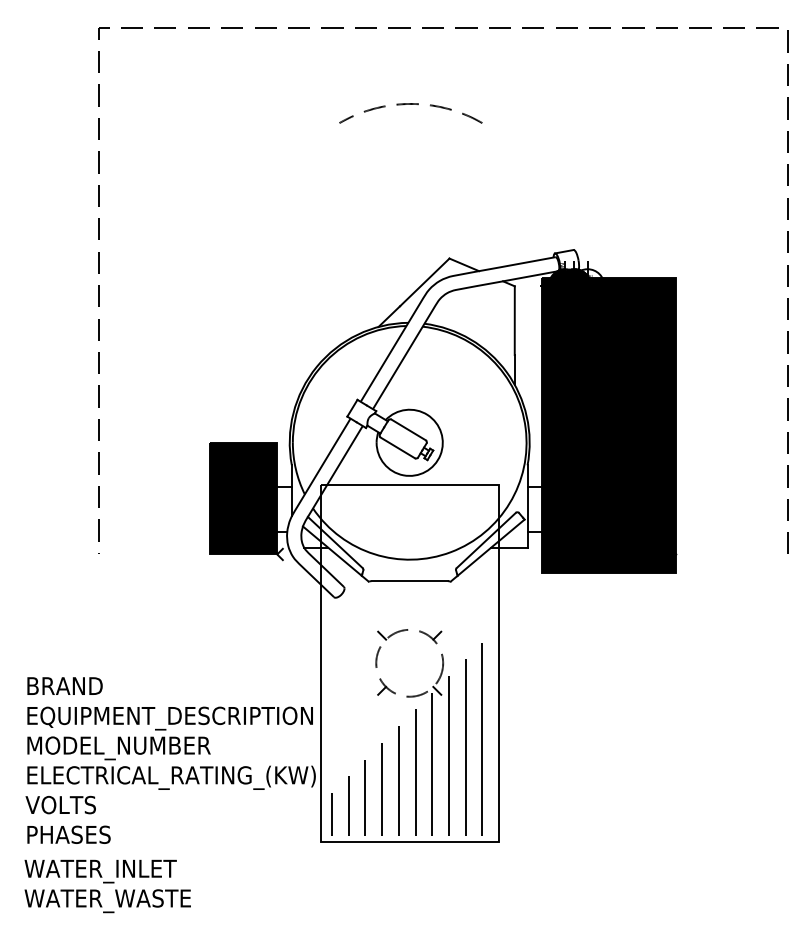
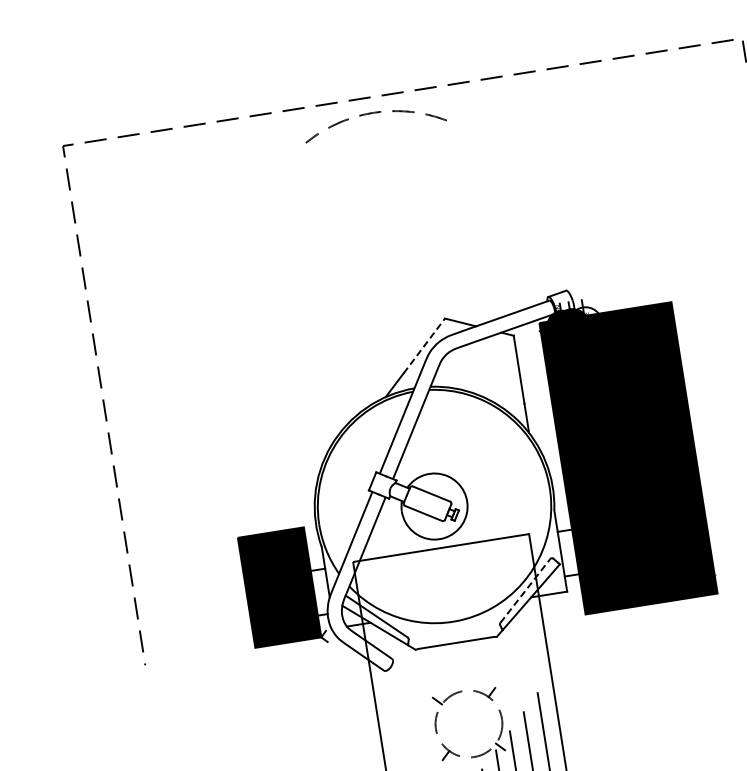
arc: (410, 104) -> (373, 113), moved
line: (425, 282) -> (425, 345), solid -> dashed
line: (486, 540) -> (525, 590), solid -> dashed

